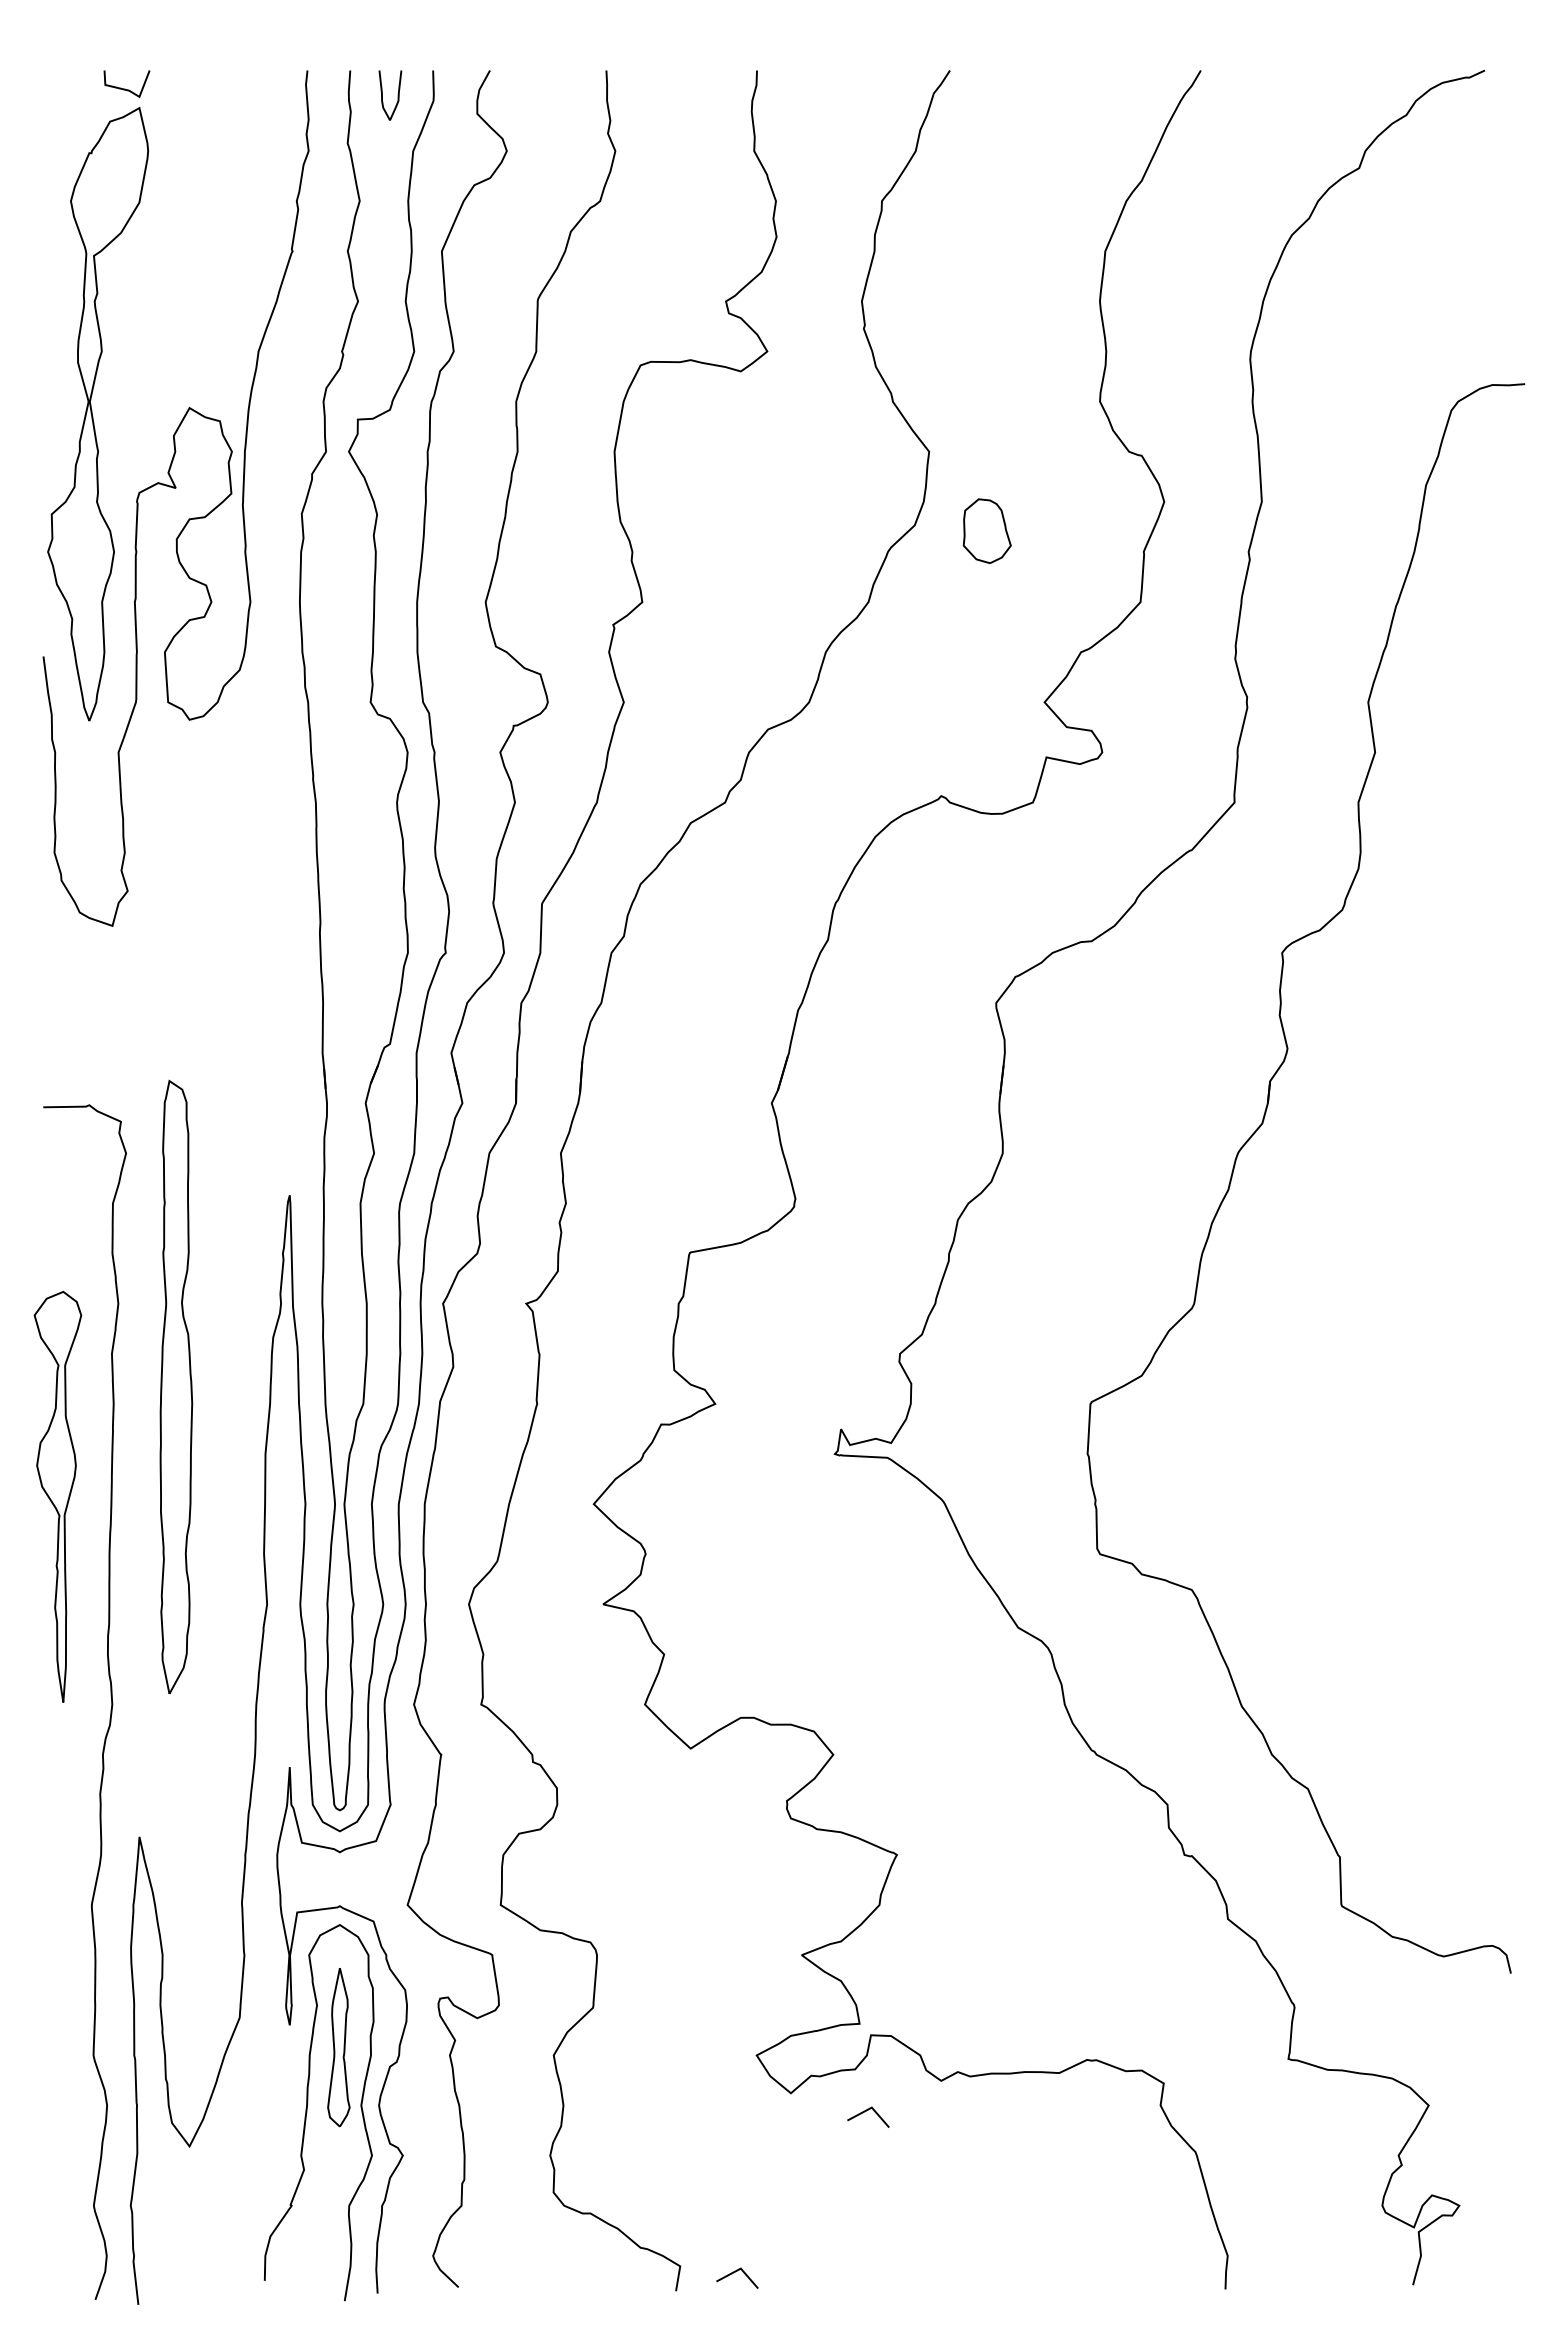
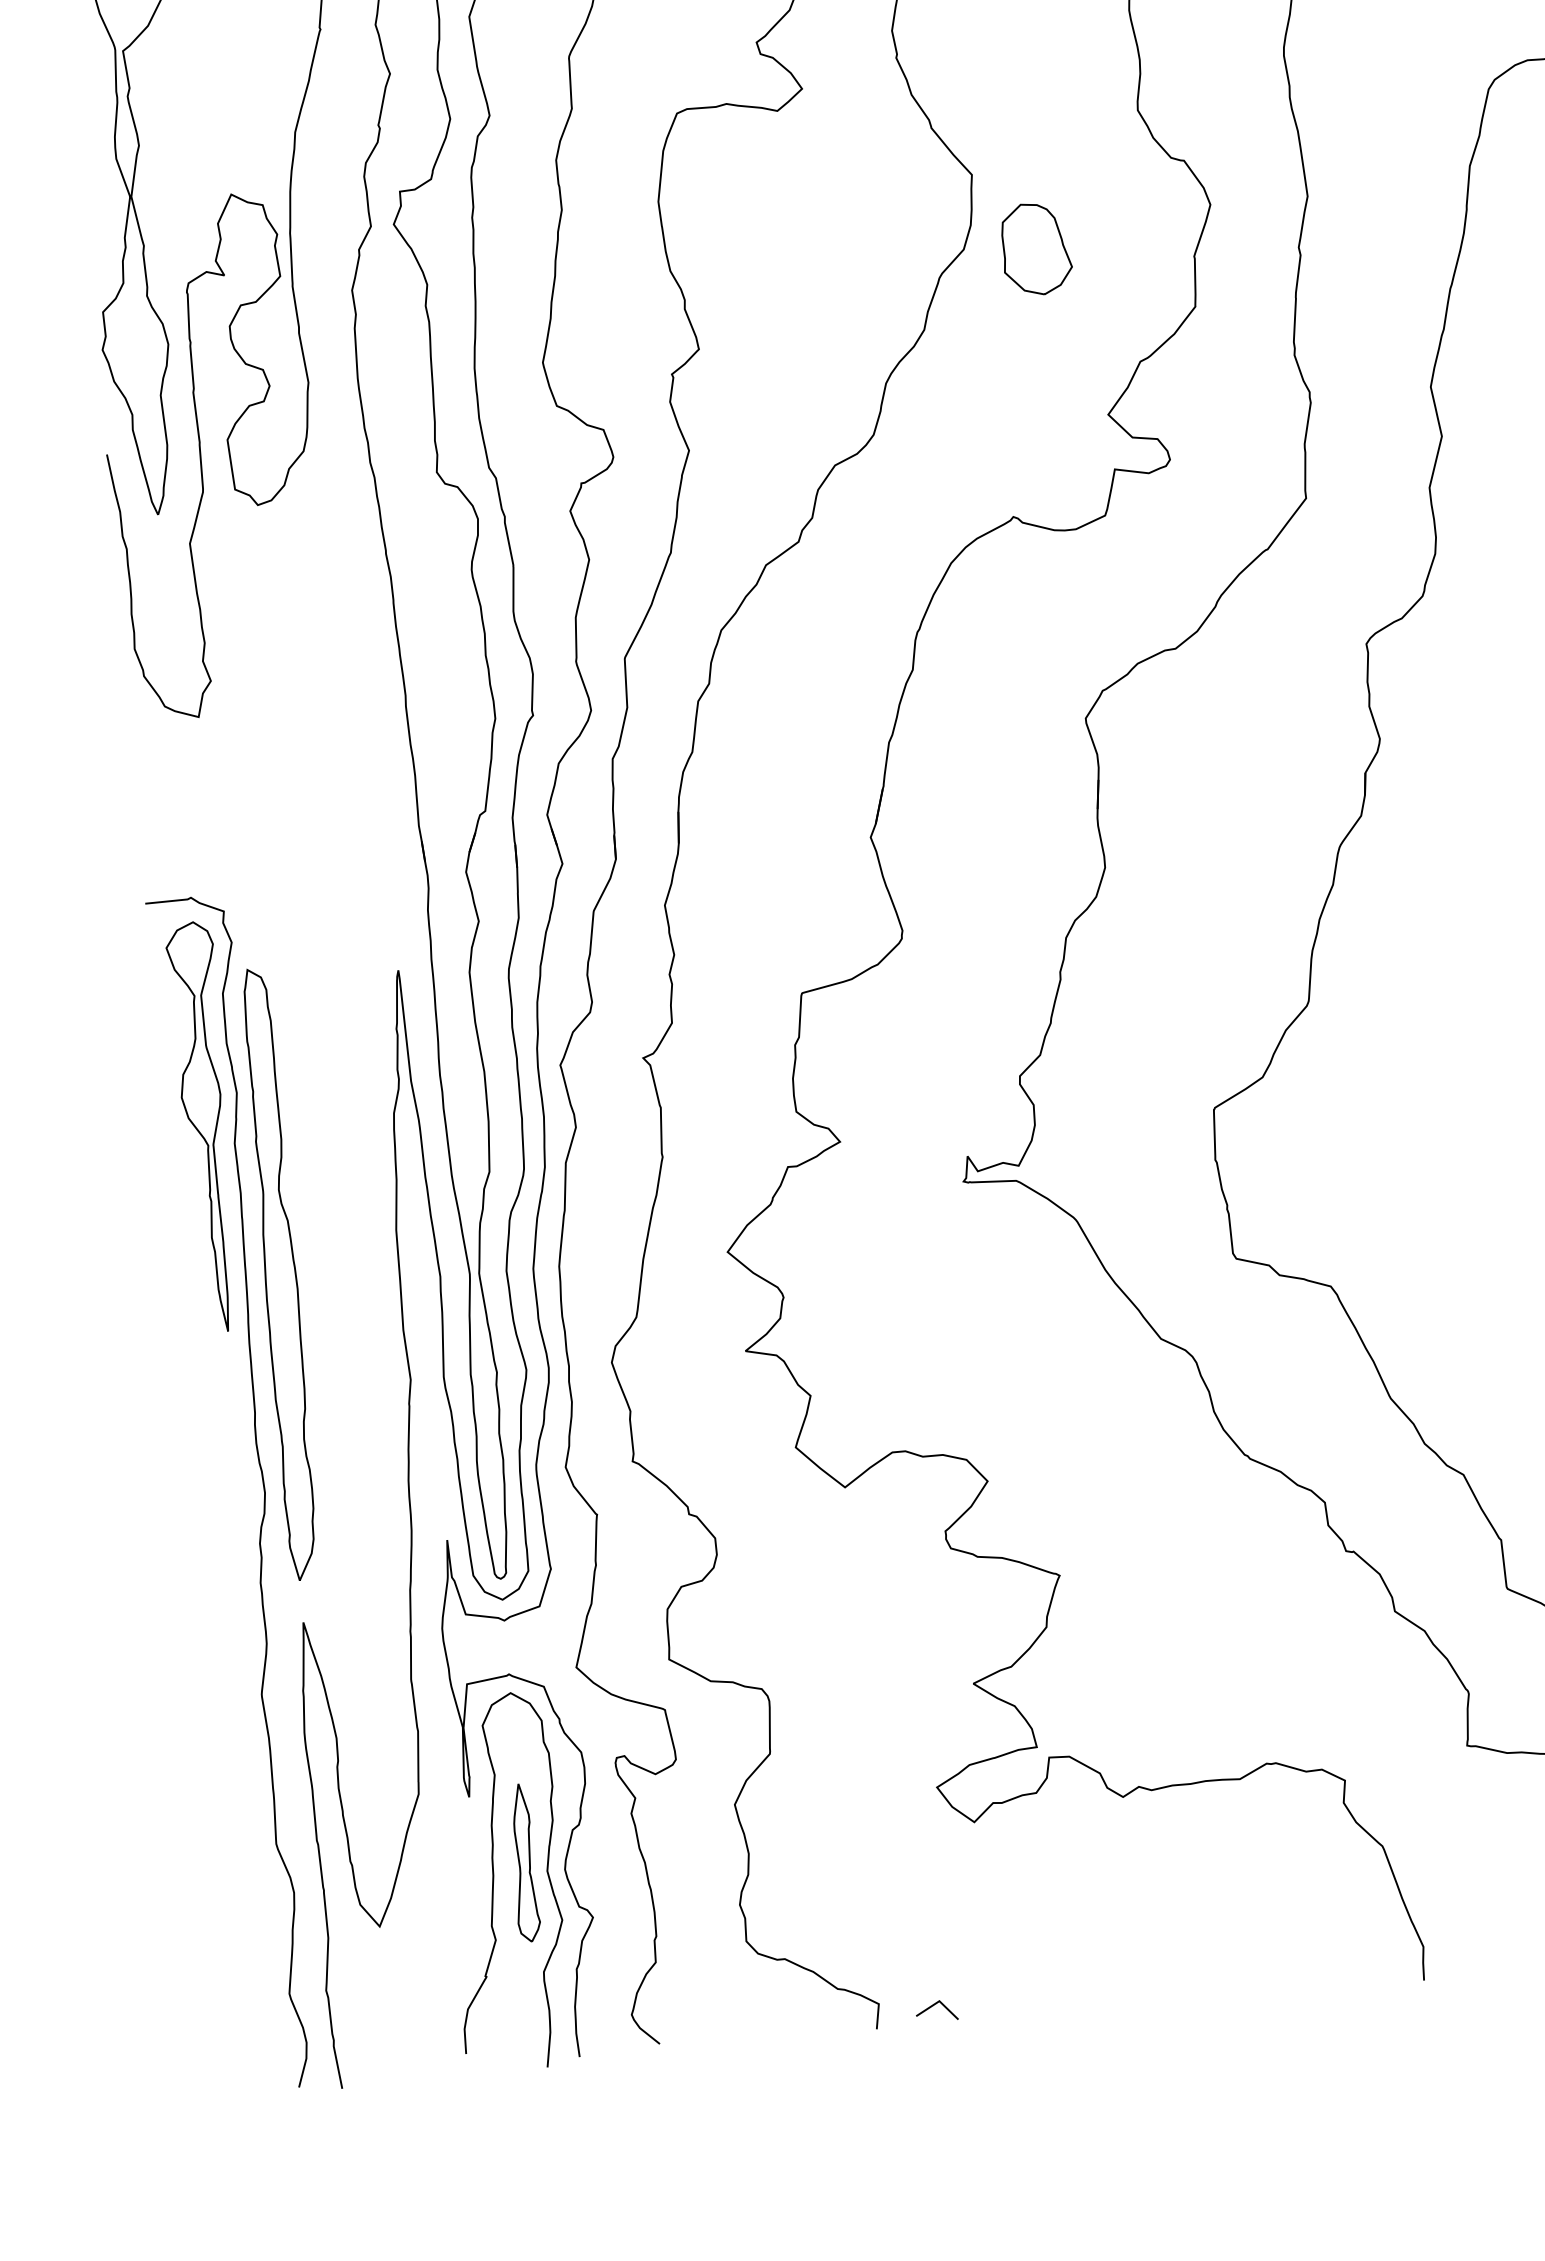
part: (986, 530) -> (1035, 248), size x1.43
part: (176, 1386) -> (280, 1273), moved
part: (57, 1496) -> (204, 1126), moved
part: (338, 2047) -> (523, 1863), moved
line: (866, 2111) -> (1051, 1833), removed

